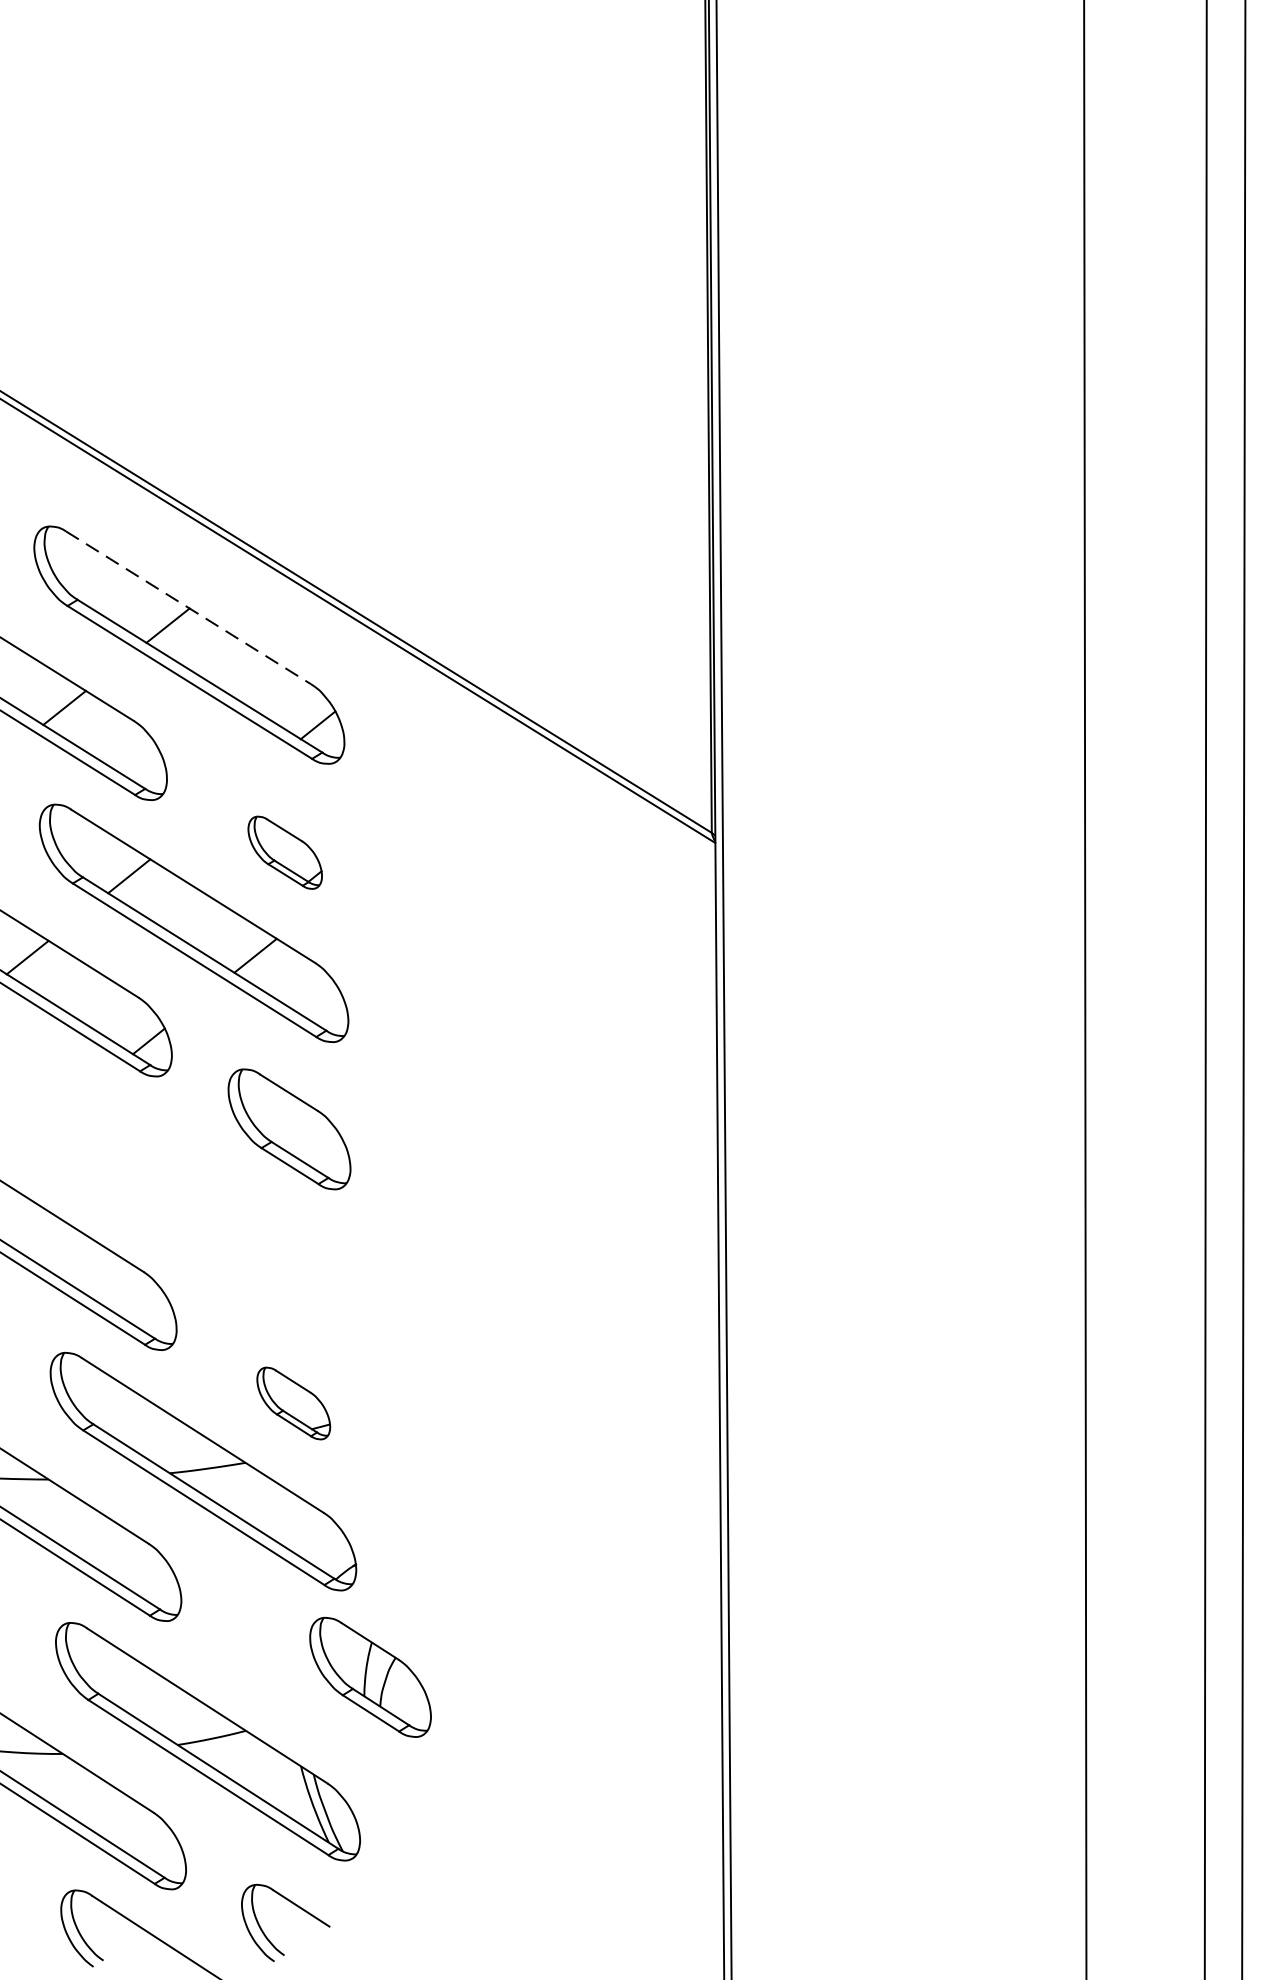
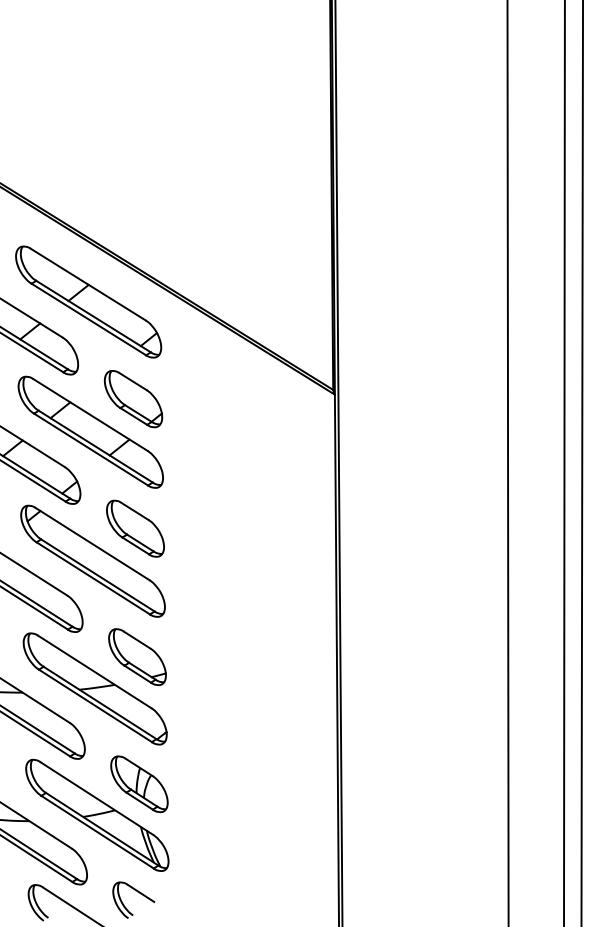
line: (189, 607) -> (88, 284), dashed -> solid
part: (285, 853) -> (133, 399), size x1.67
part: (197, 1197) -> (92, 560), added
part: (293, 1402) -> (137, 656), size x1.67
part: (370, 1677) -> (139, 784), moved

